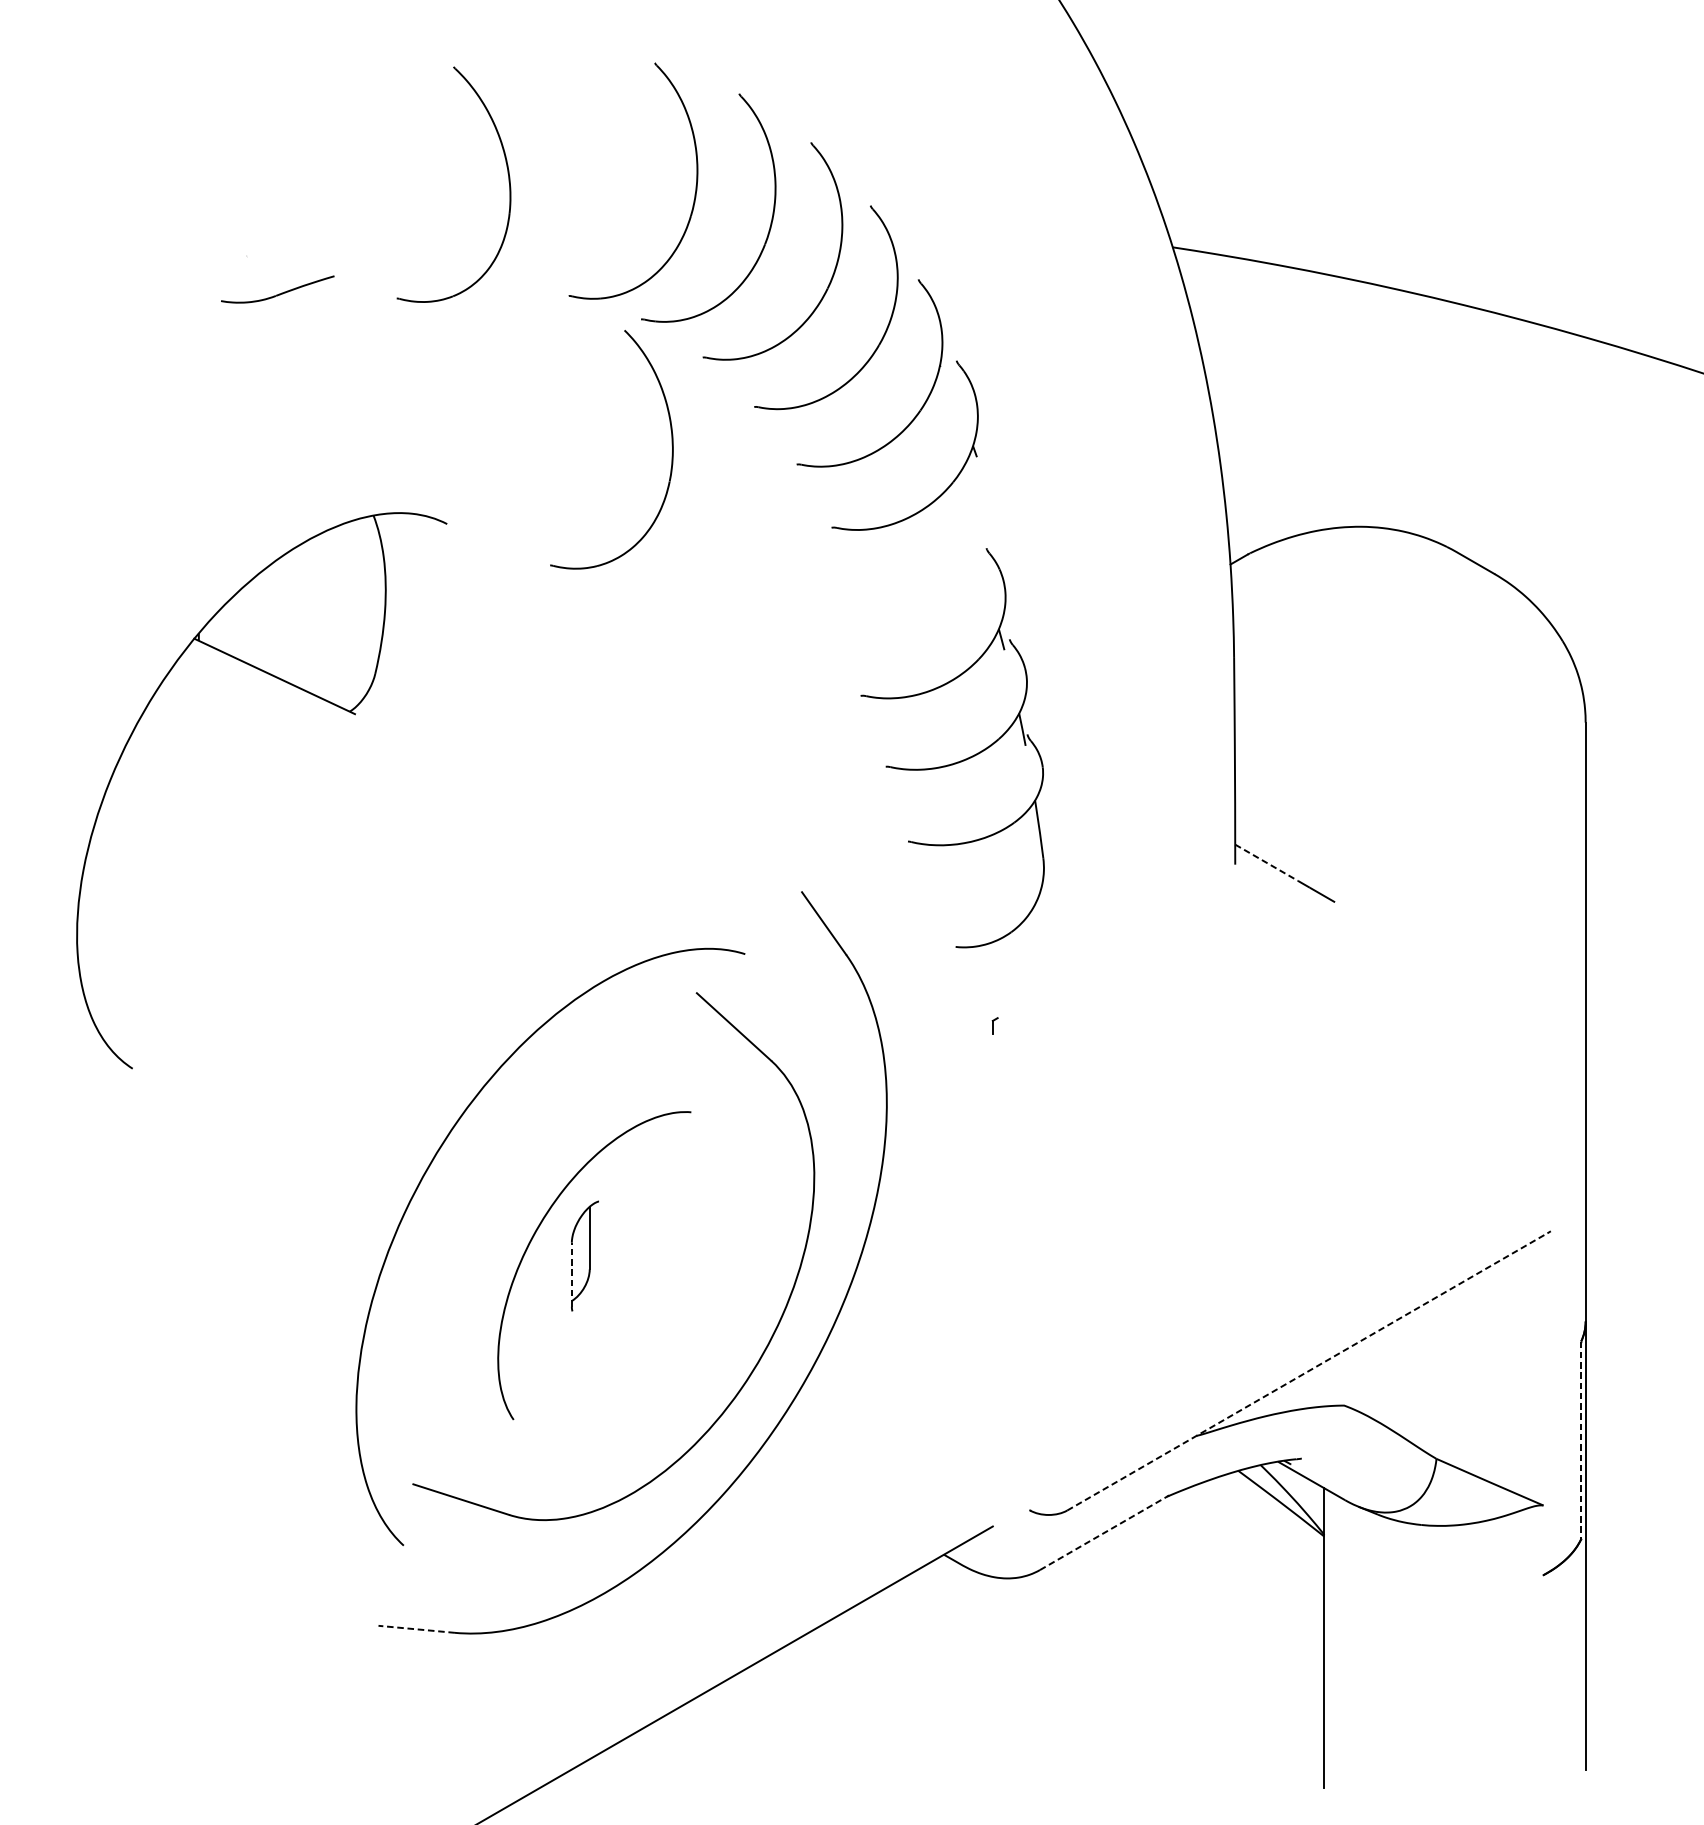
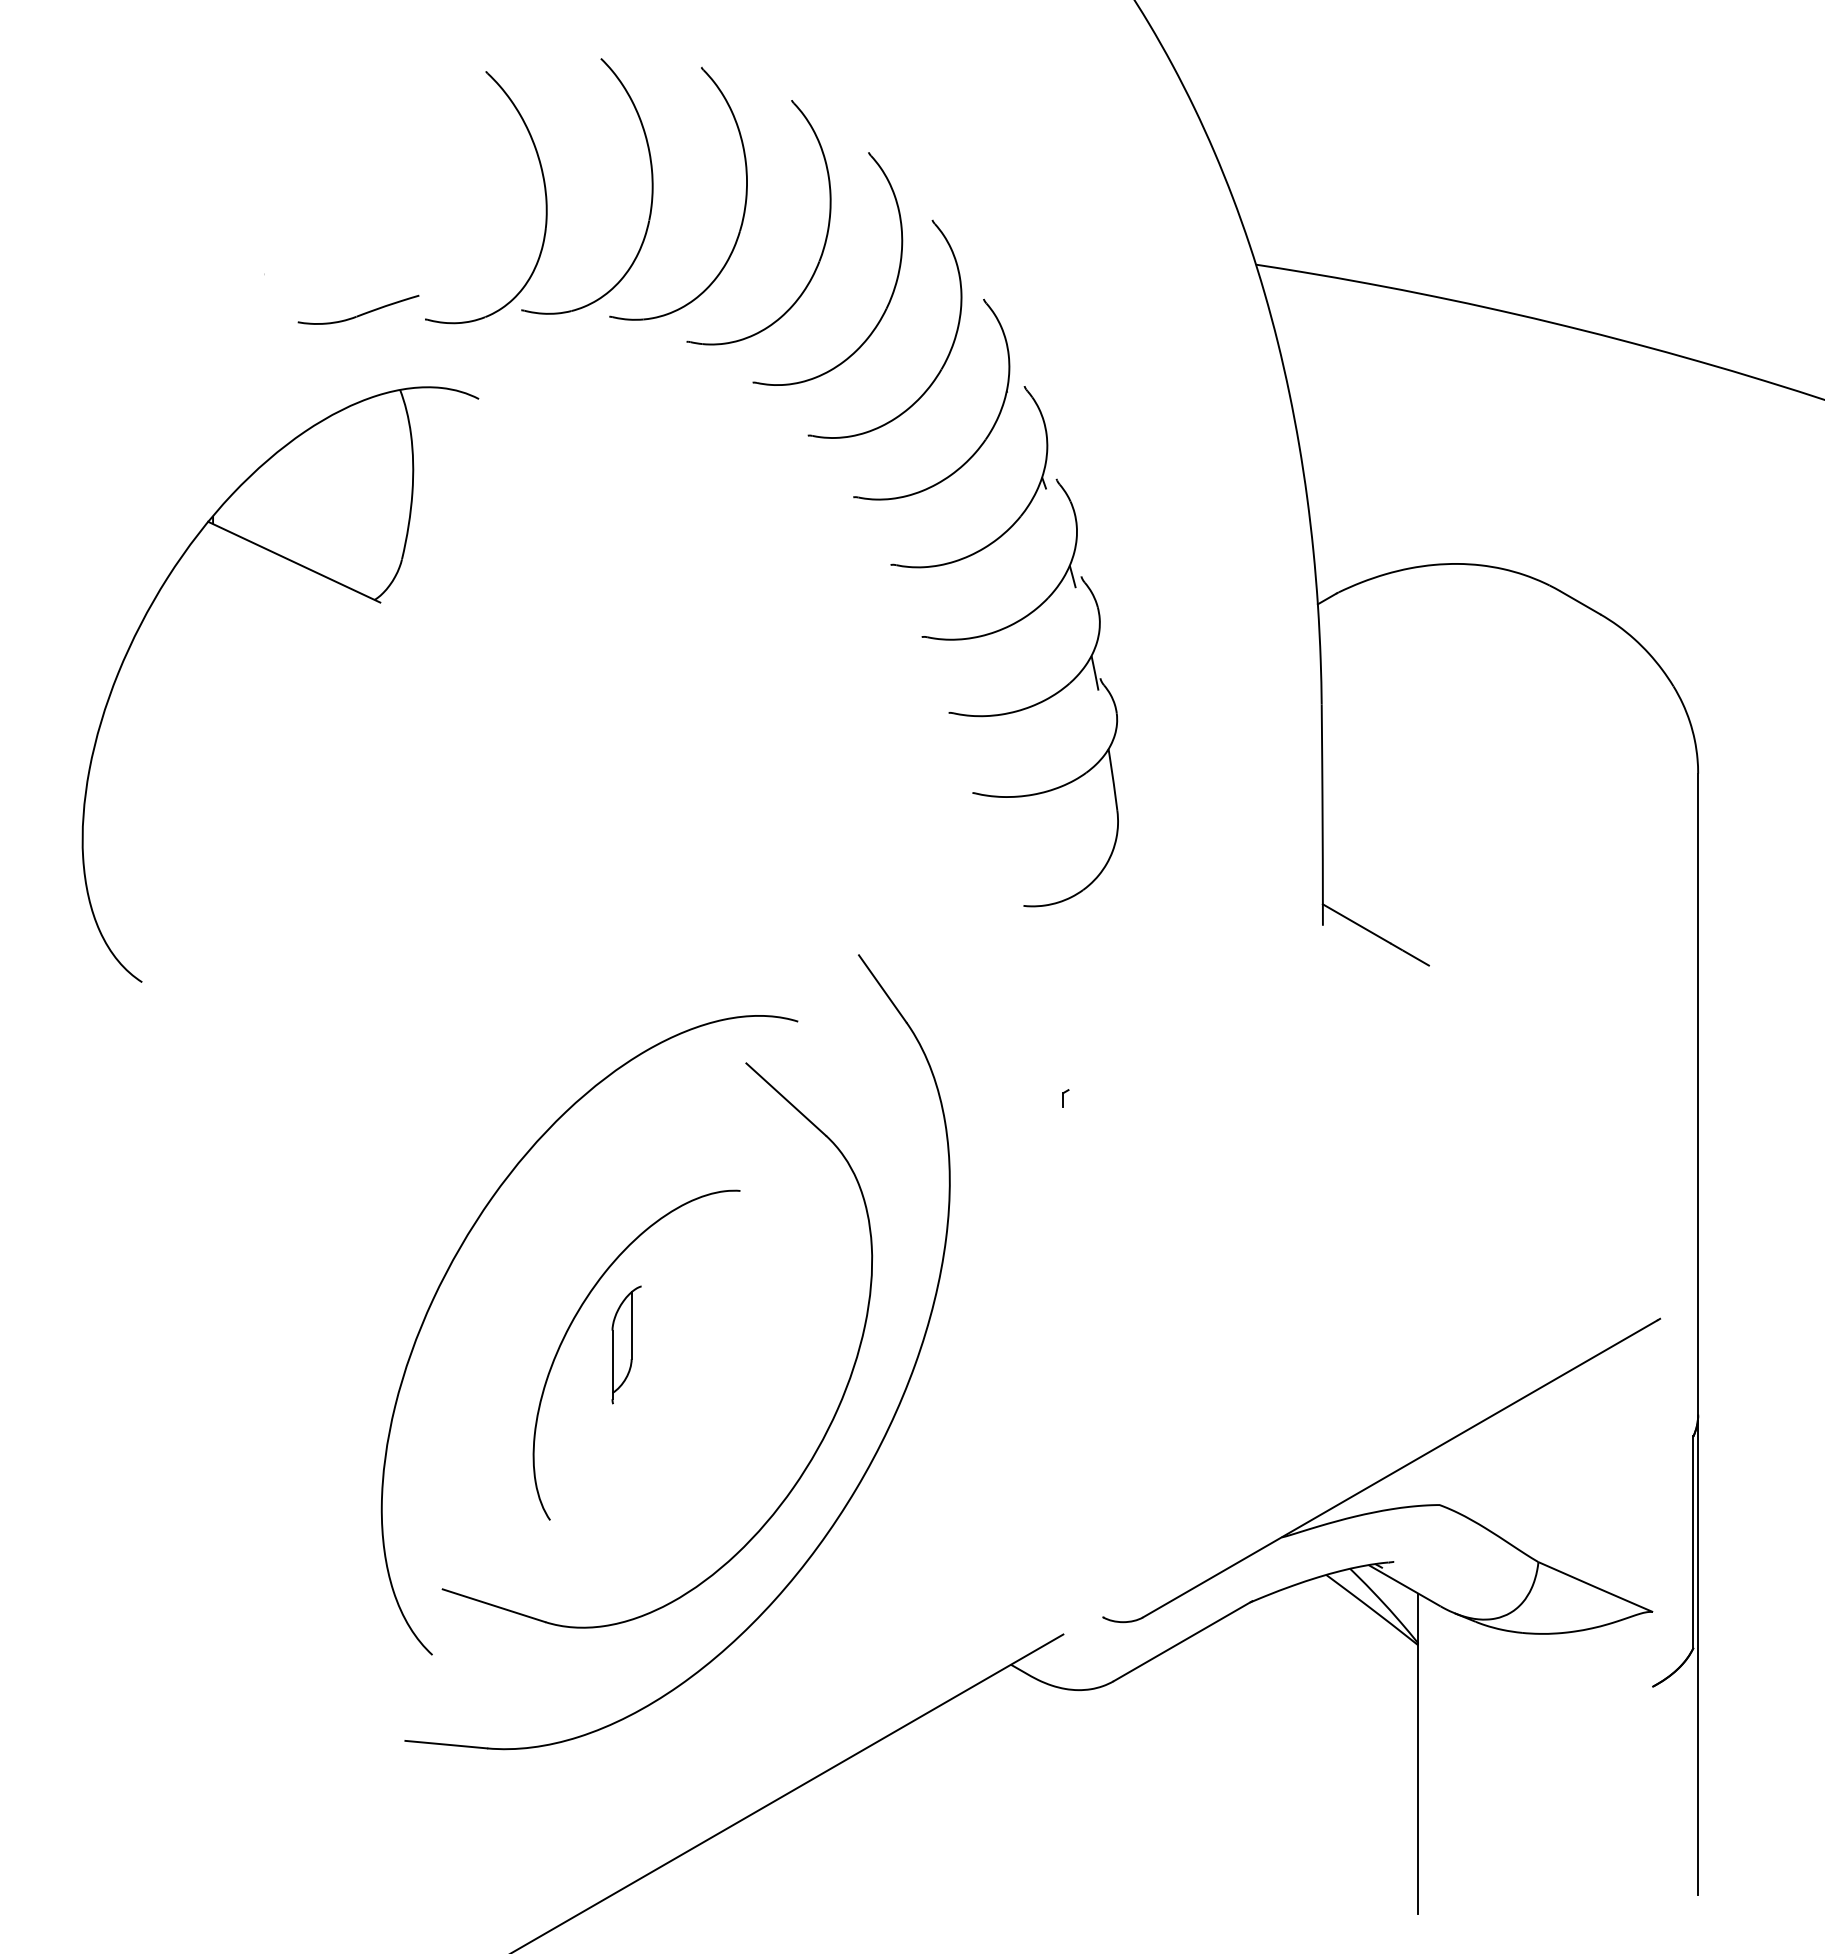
part: (277, 289) -> (358, 309), moved
part: (671, 449) -> (651, 186), moved
part: (310, 694) -> (332, 581), moved
part: (957, 761) -> (1025, 707), moved
line: (1266, 862) -> (1356, 923), dashed -> solid
line: (571, 1274) -> (612, 1364), dashed -> solid
line: (1307, 1372) -> (1400, 1469), dashed -> solid
line: (1581, 1440) -> (1693, 1542), dashed -> solid
line: (1105, 1533) -> (1183, 1641), dashed -> solid
line: (415, 1629) -> (445, 1744), dashed -> solid

